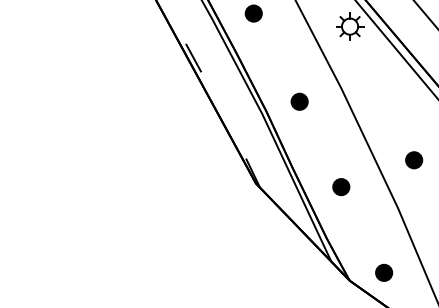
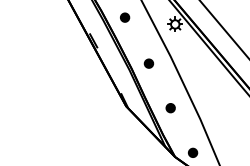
part: (413, 160) -> (208, 94), removed

